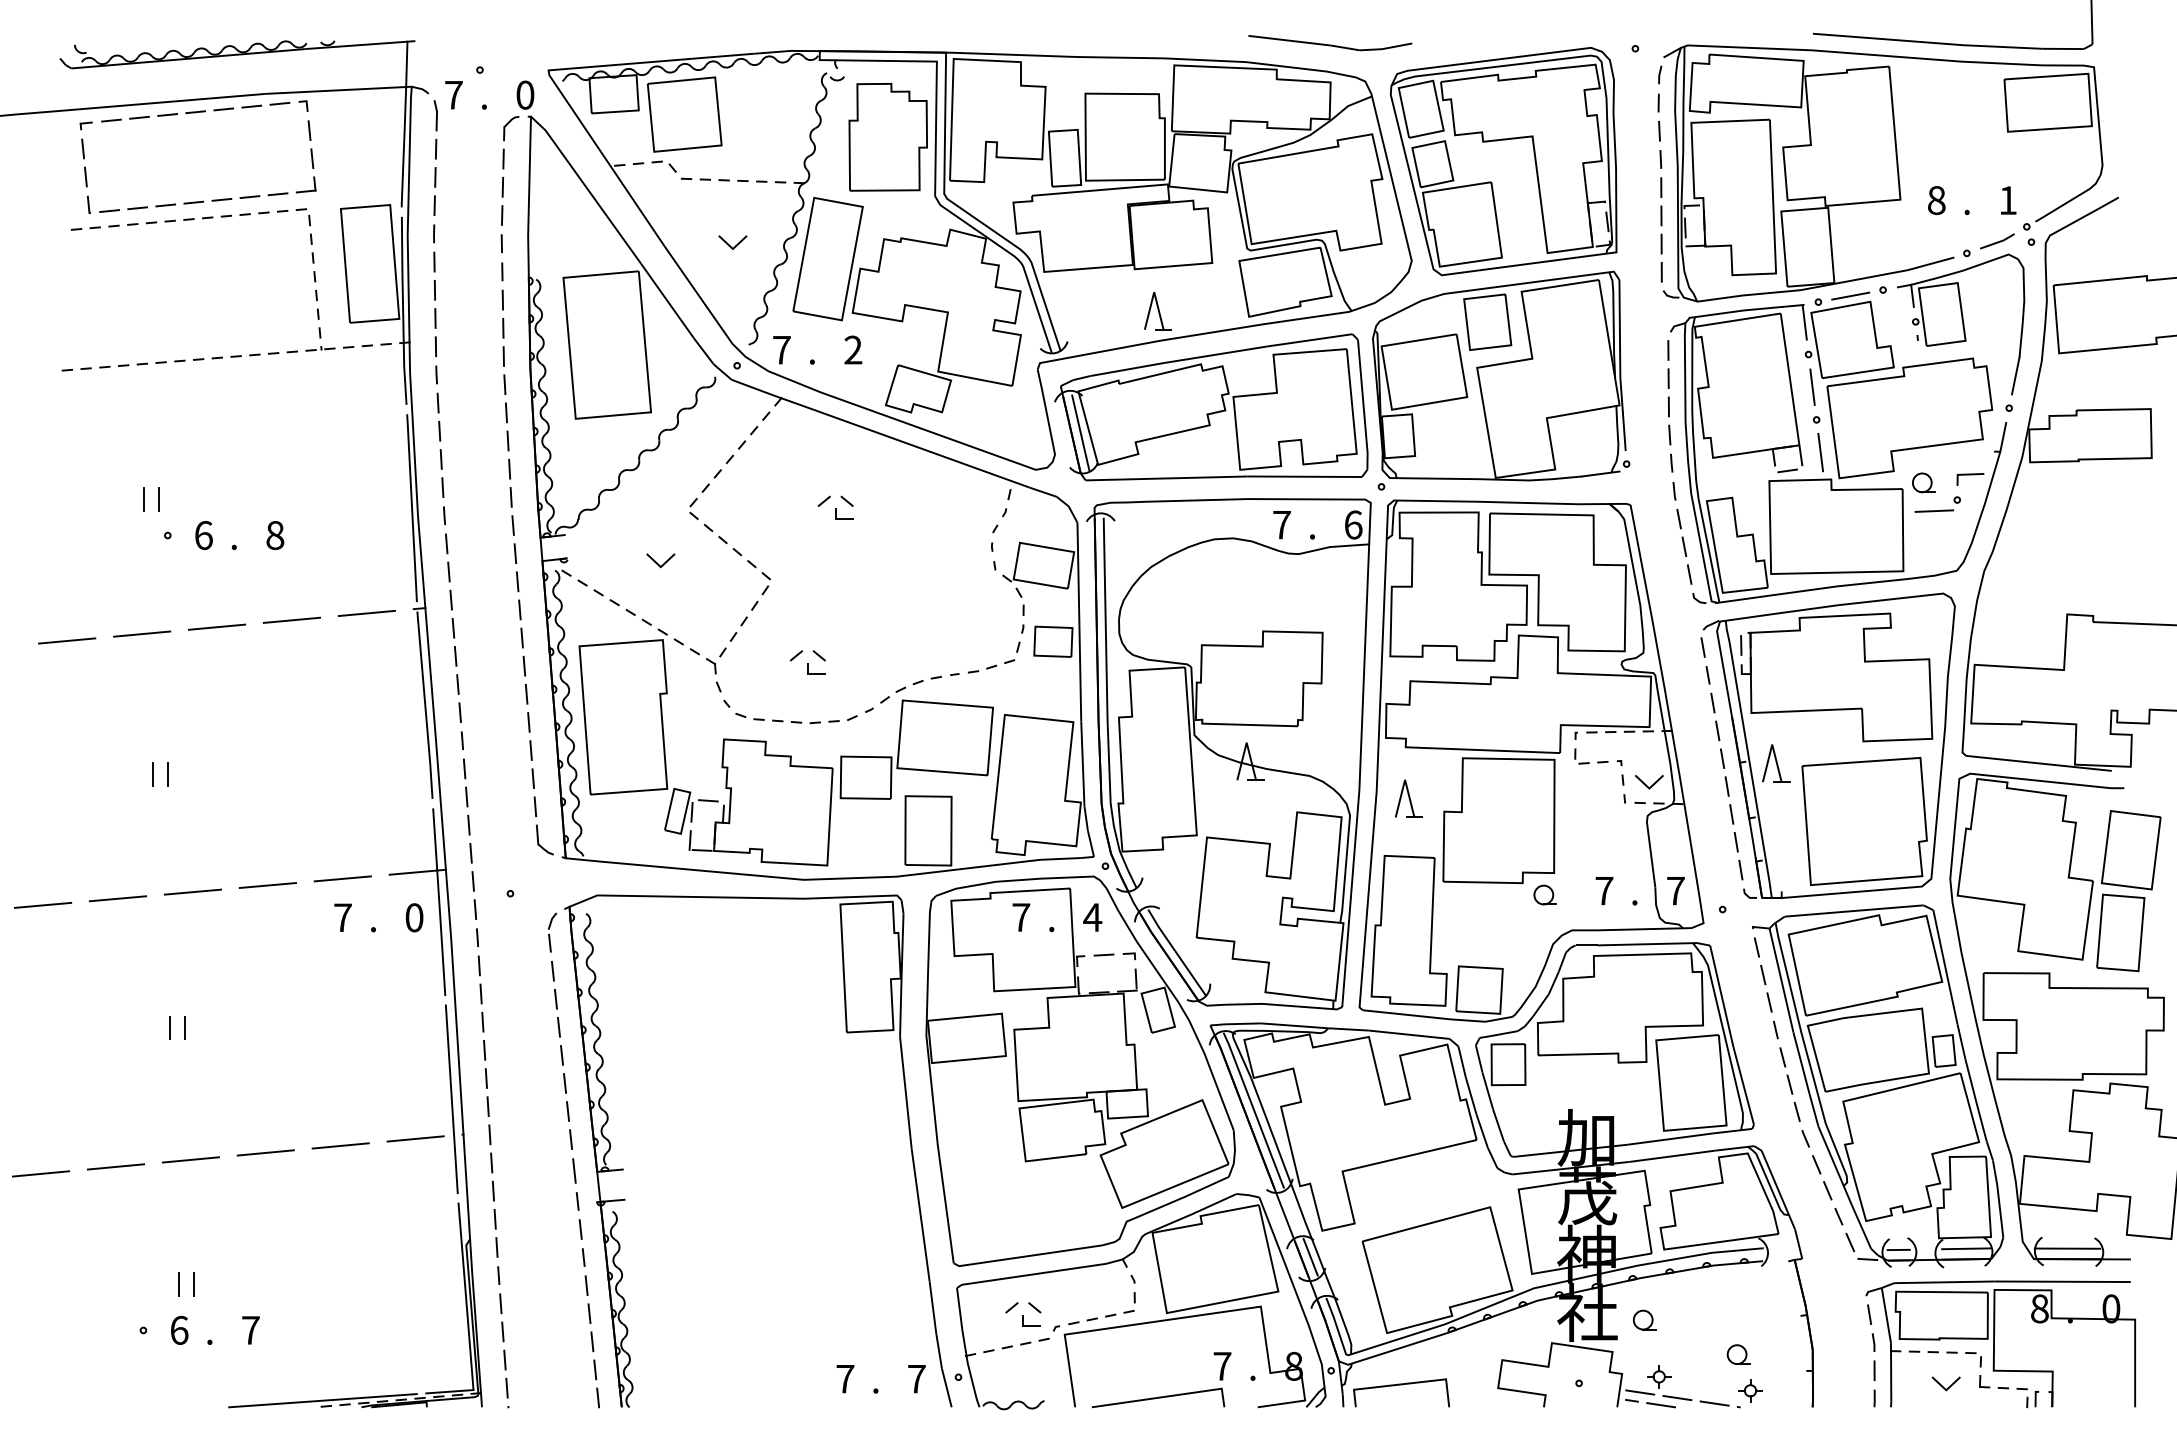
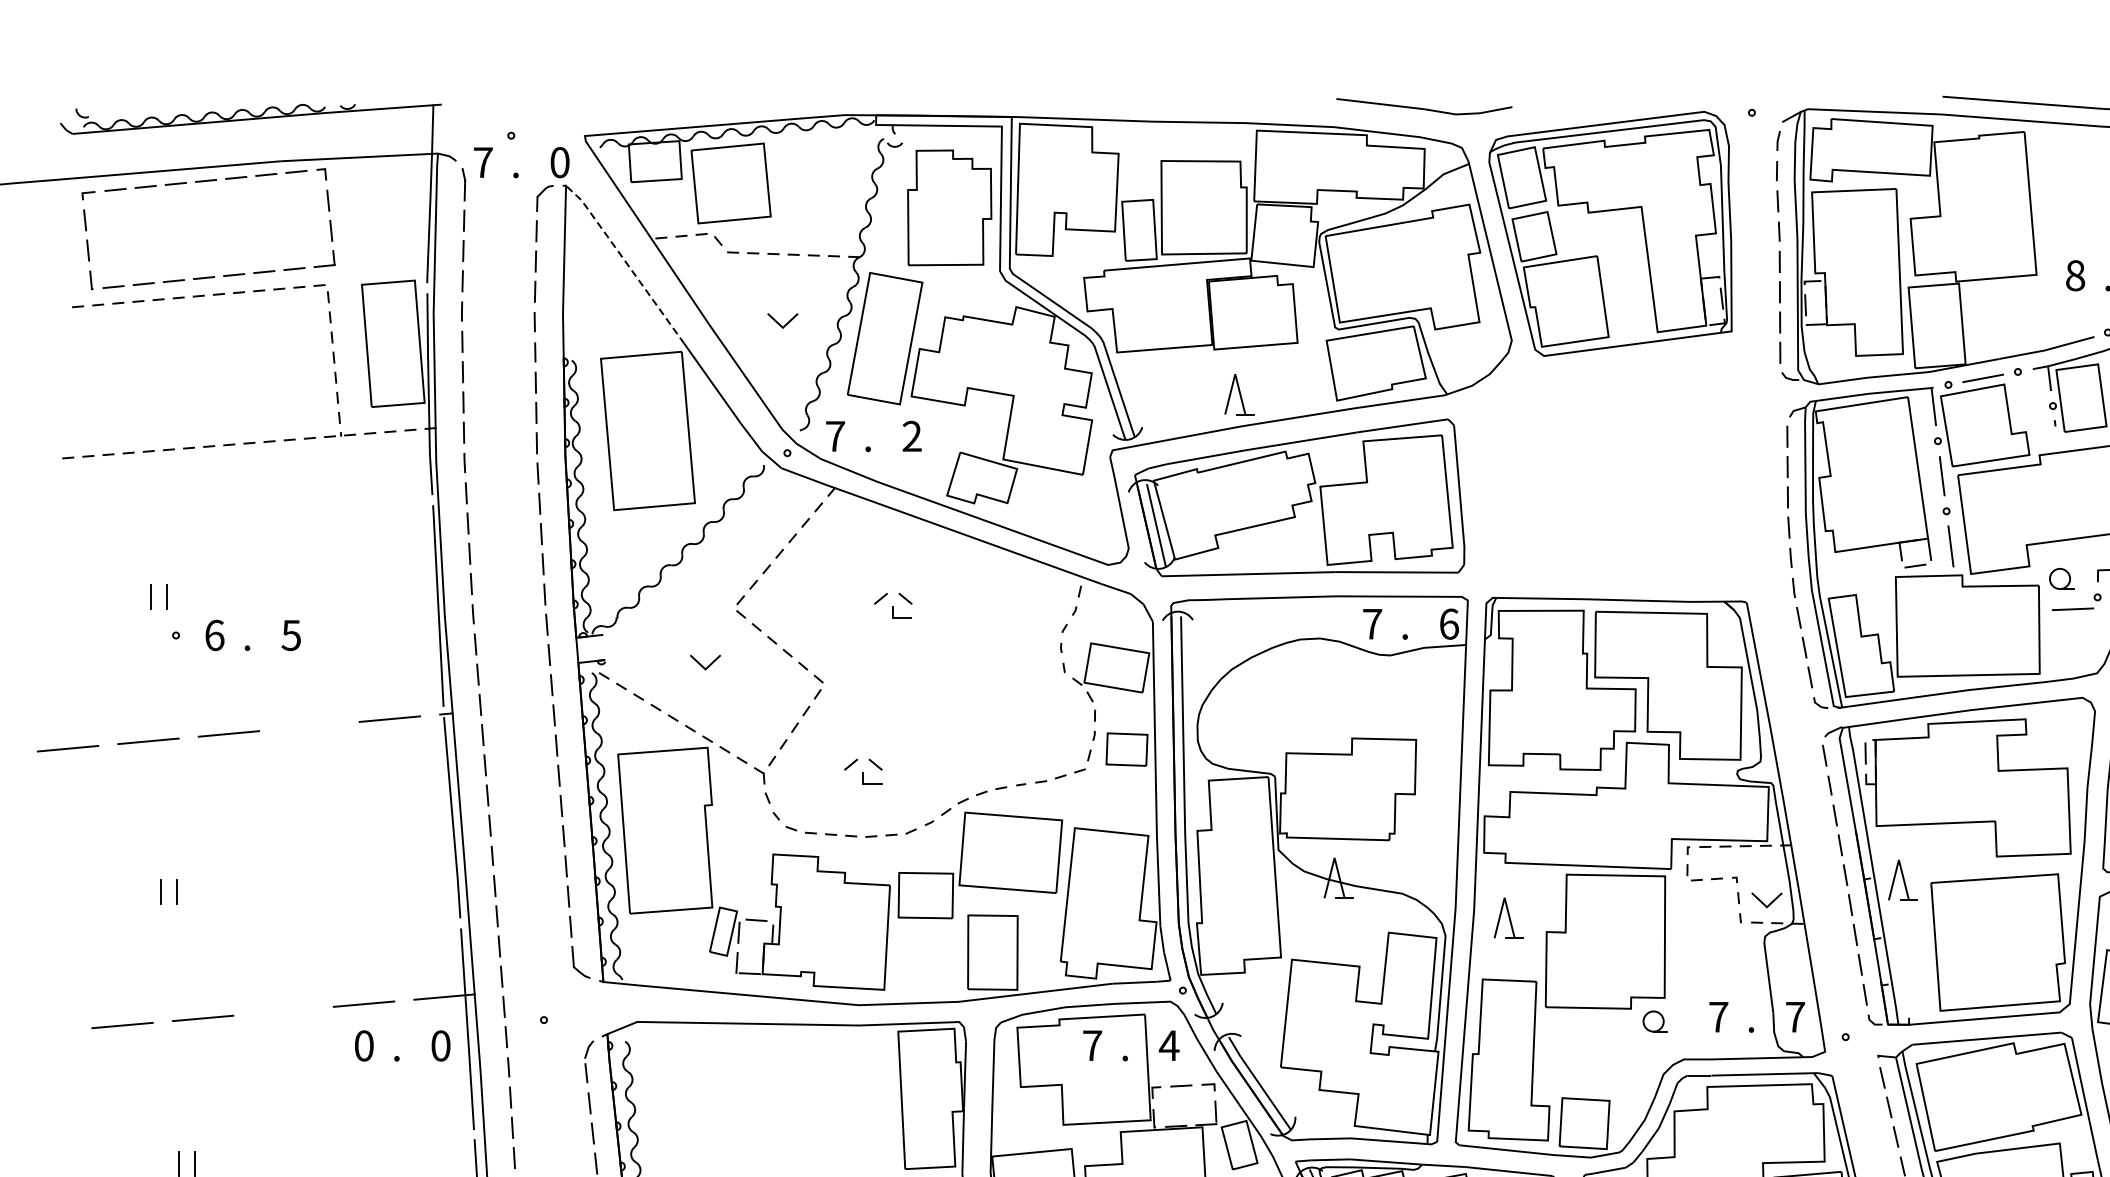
line: (586, 187) -> (625, 261), solid -> dashed
part: (1501, 380) -> (1608, 469), removed
text: (275, 535) -> (291, 635), 8 -> 5
line: (291, 619) -> (308, 725), removed
line: (267, 885) -> (283, 1011), removed
line: (42, 904) -> (41, 1031), removed
text: (342, 917) -> (363, 1045), 7 -> 0

